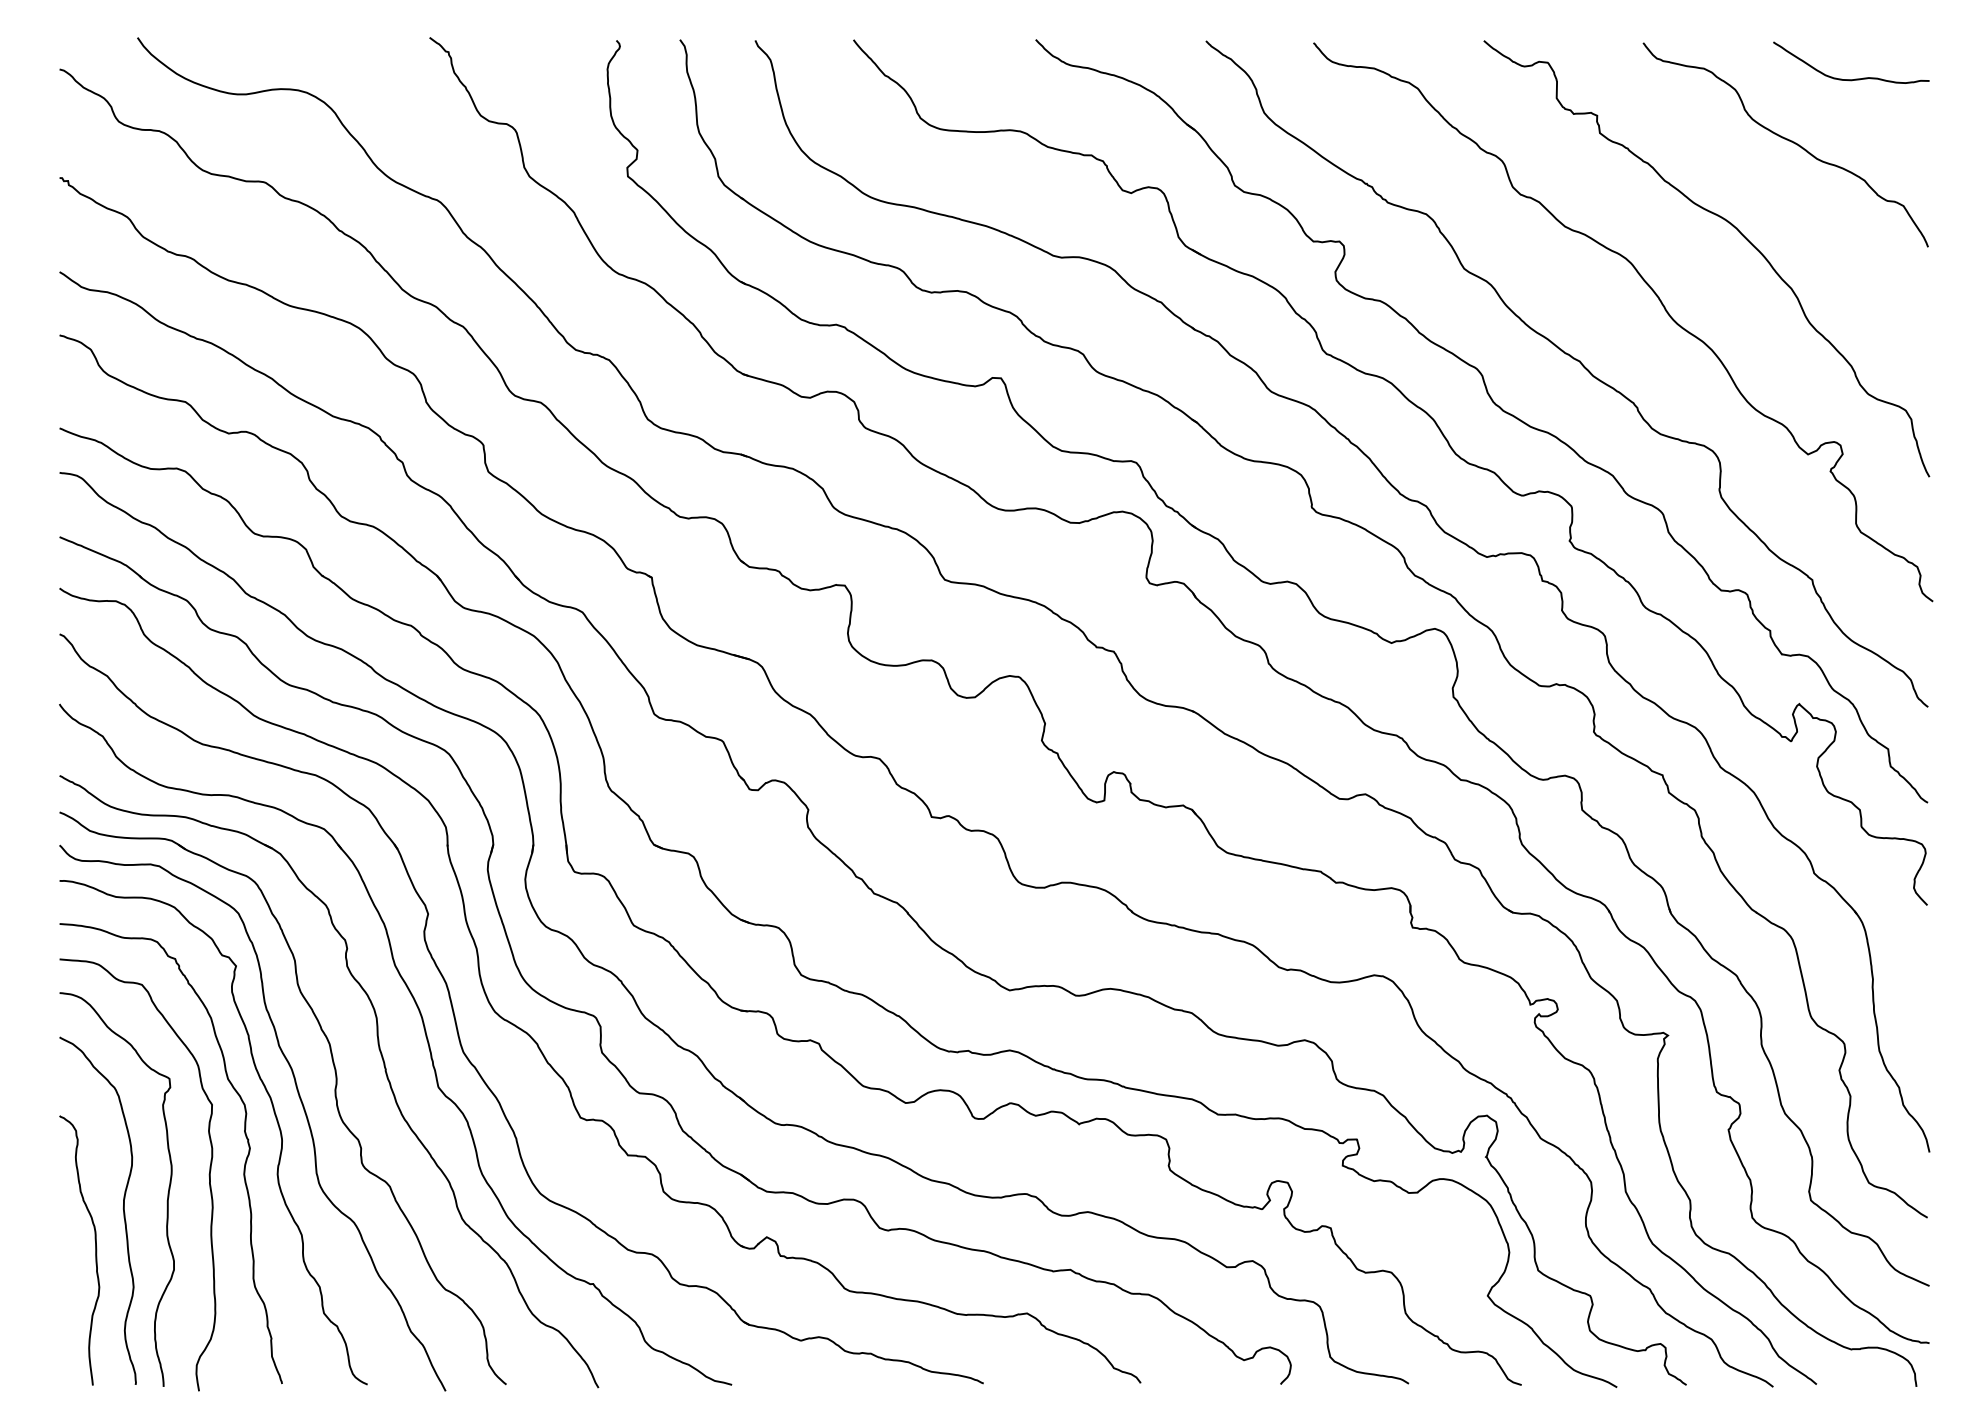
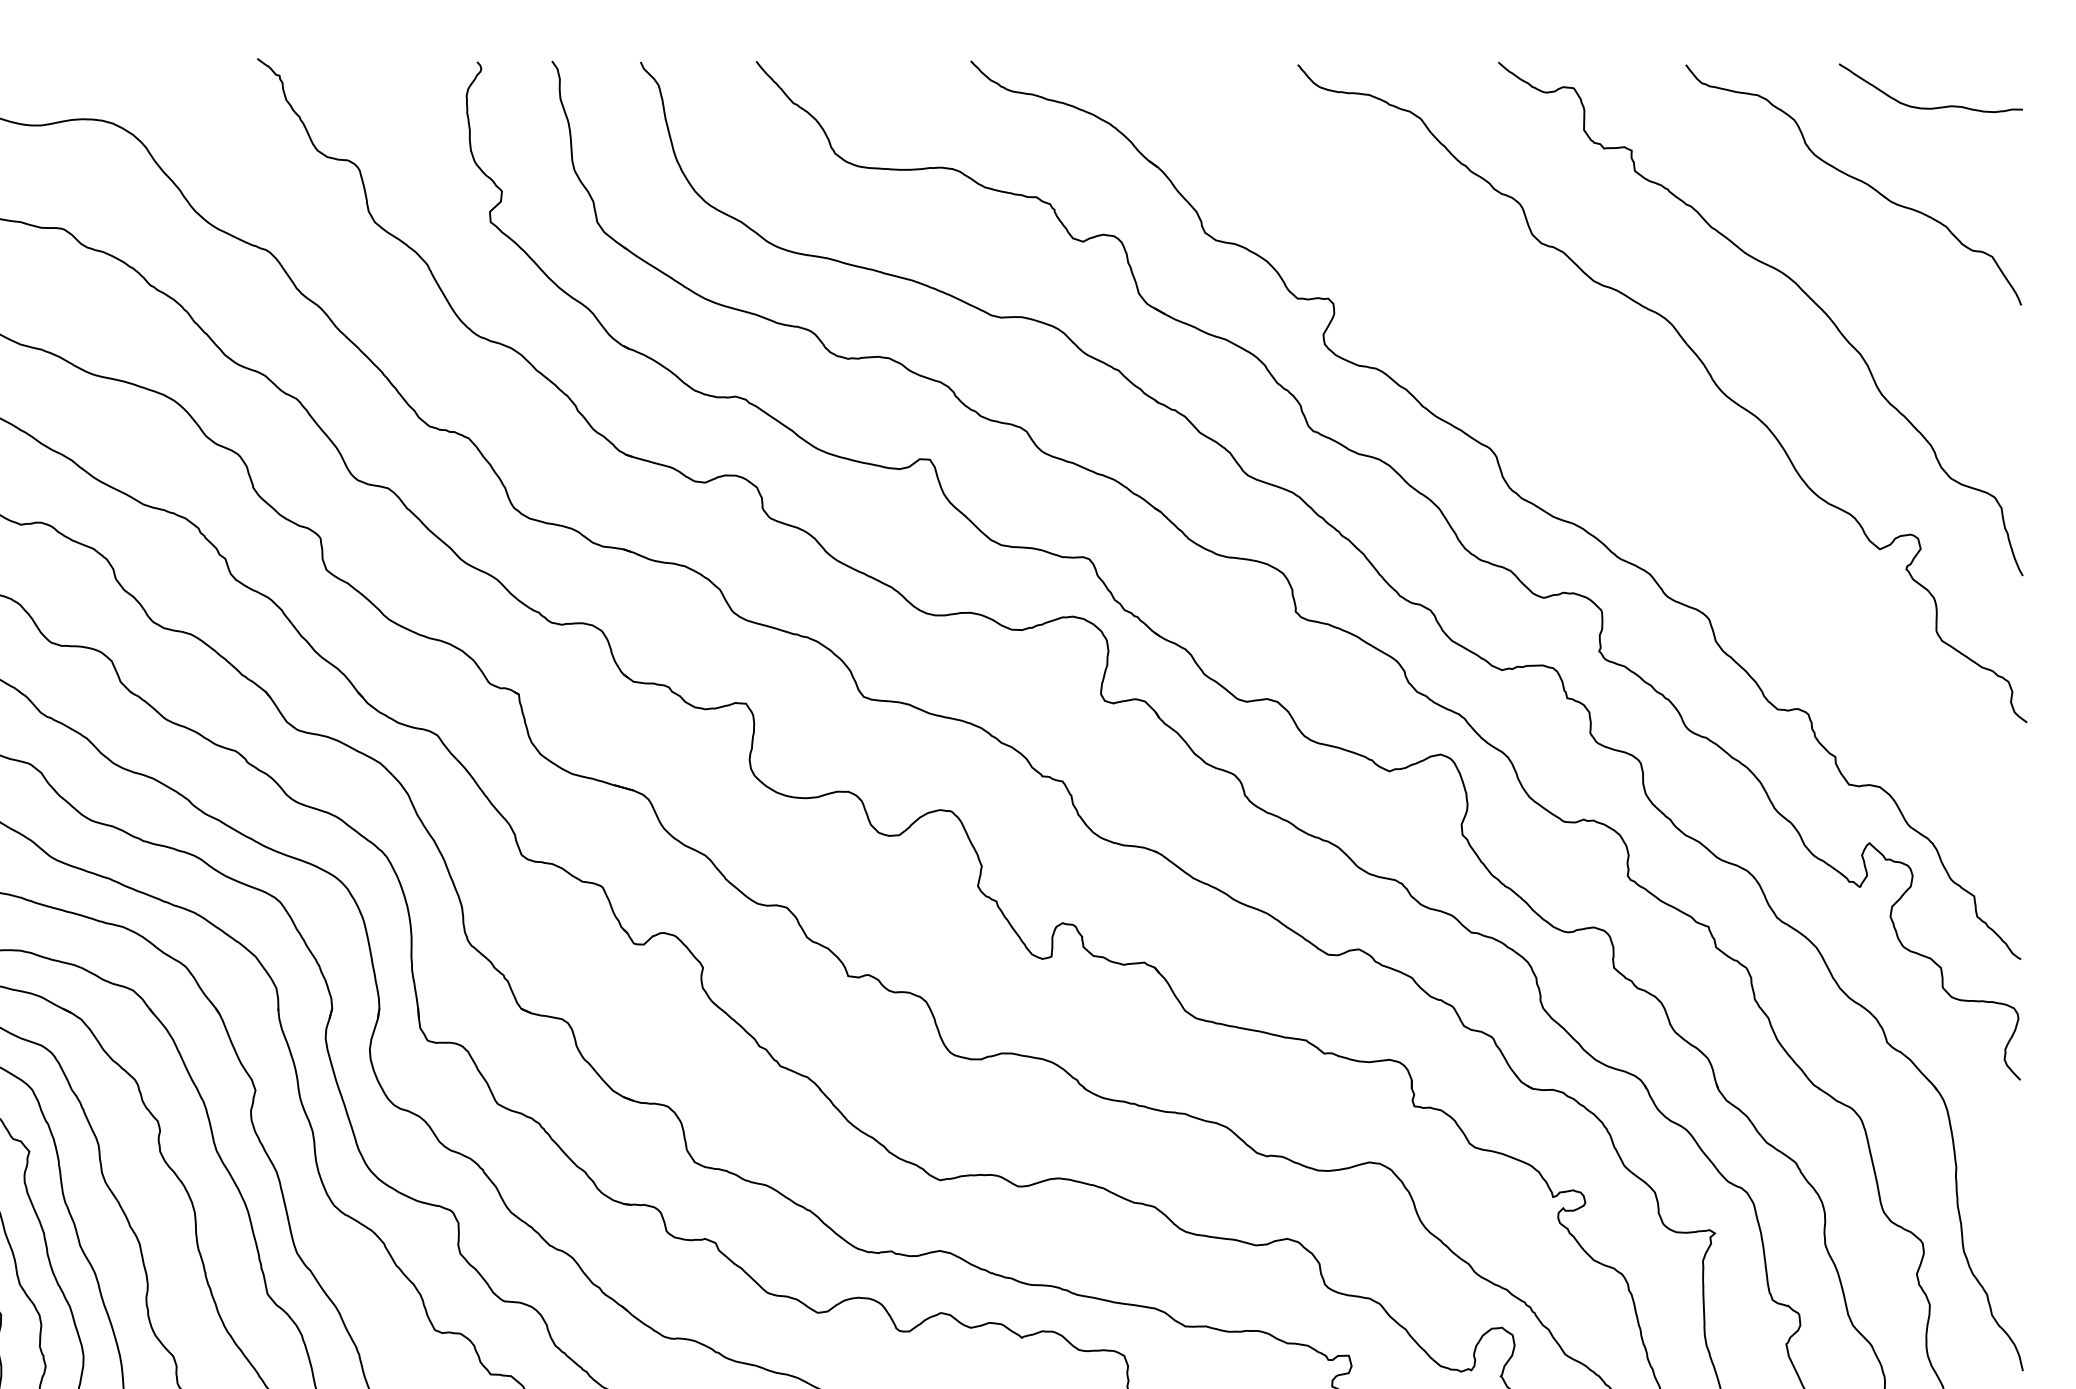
curve: (1573, 359) -> (1603, 437), removed

